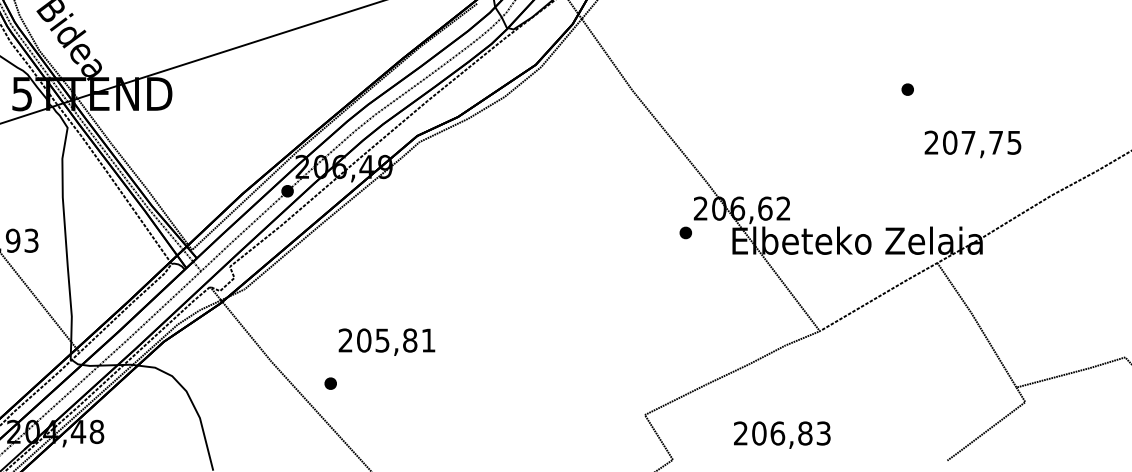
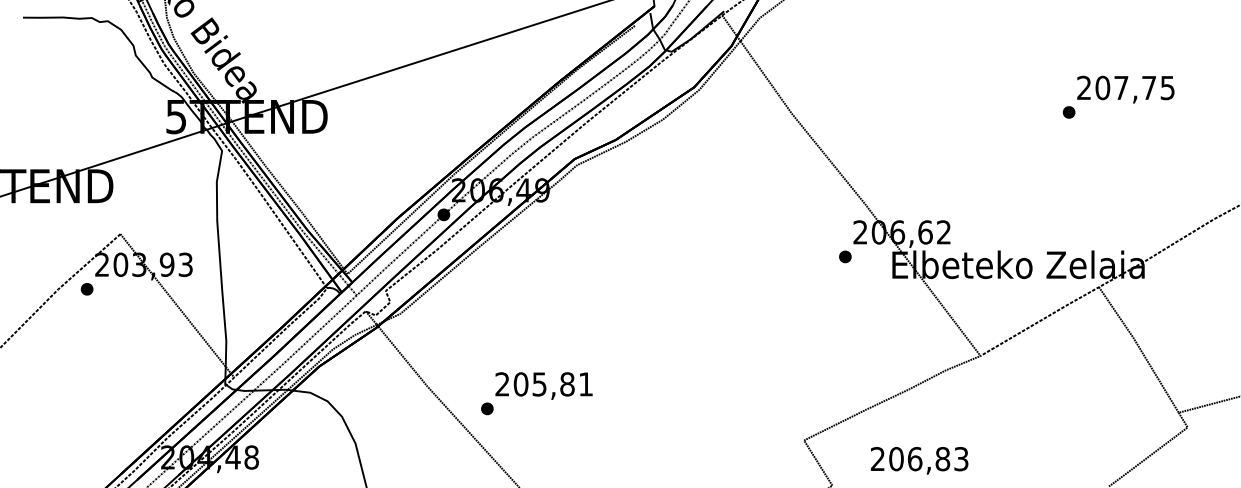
text: (972, 144) -> (1125, 89), moved
text: (386, 341) -> (543, 385), moved
text: (782, 434) -> (919, 460), moved

